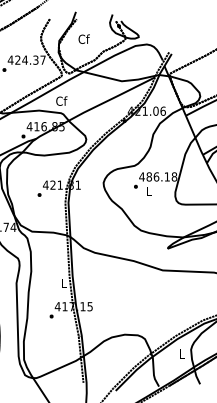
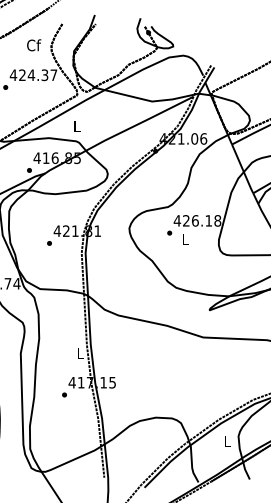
text: (83, 38) -> (33, 44), moved
text: (61, 100) -> (76, 125), Cf -> L
text: (148, 176) -> (185, 220), 486.18 -> 426.18

